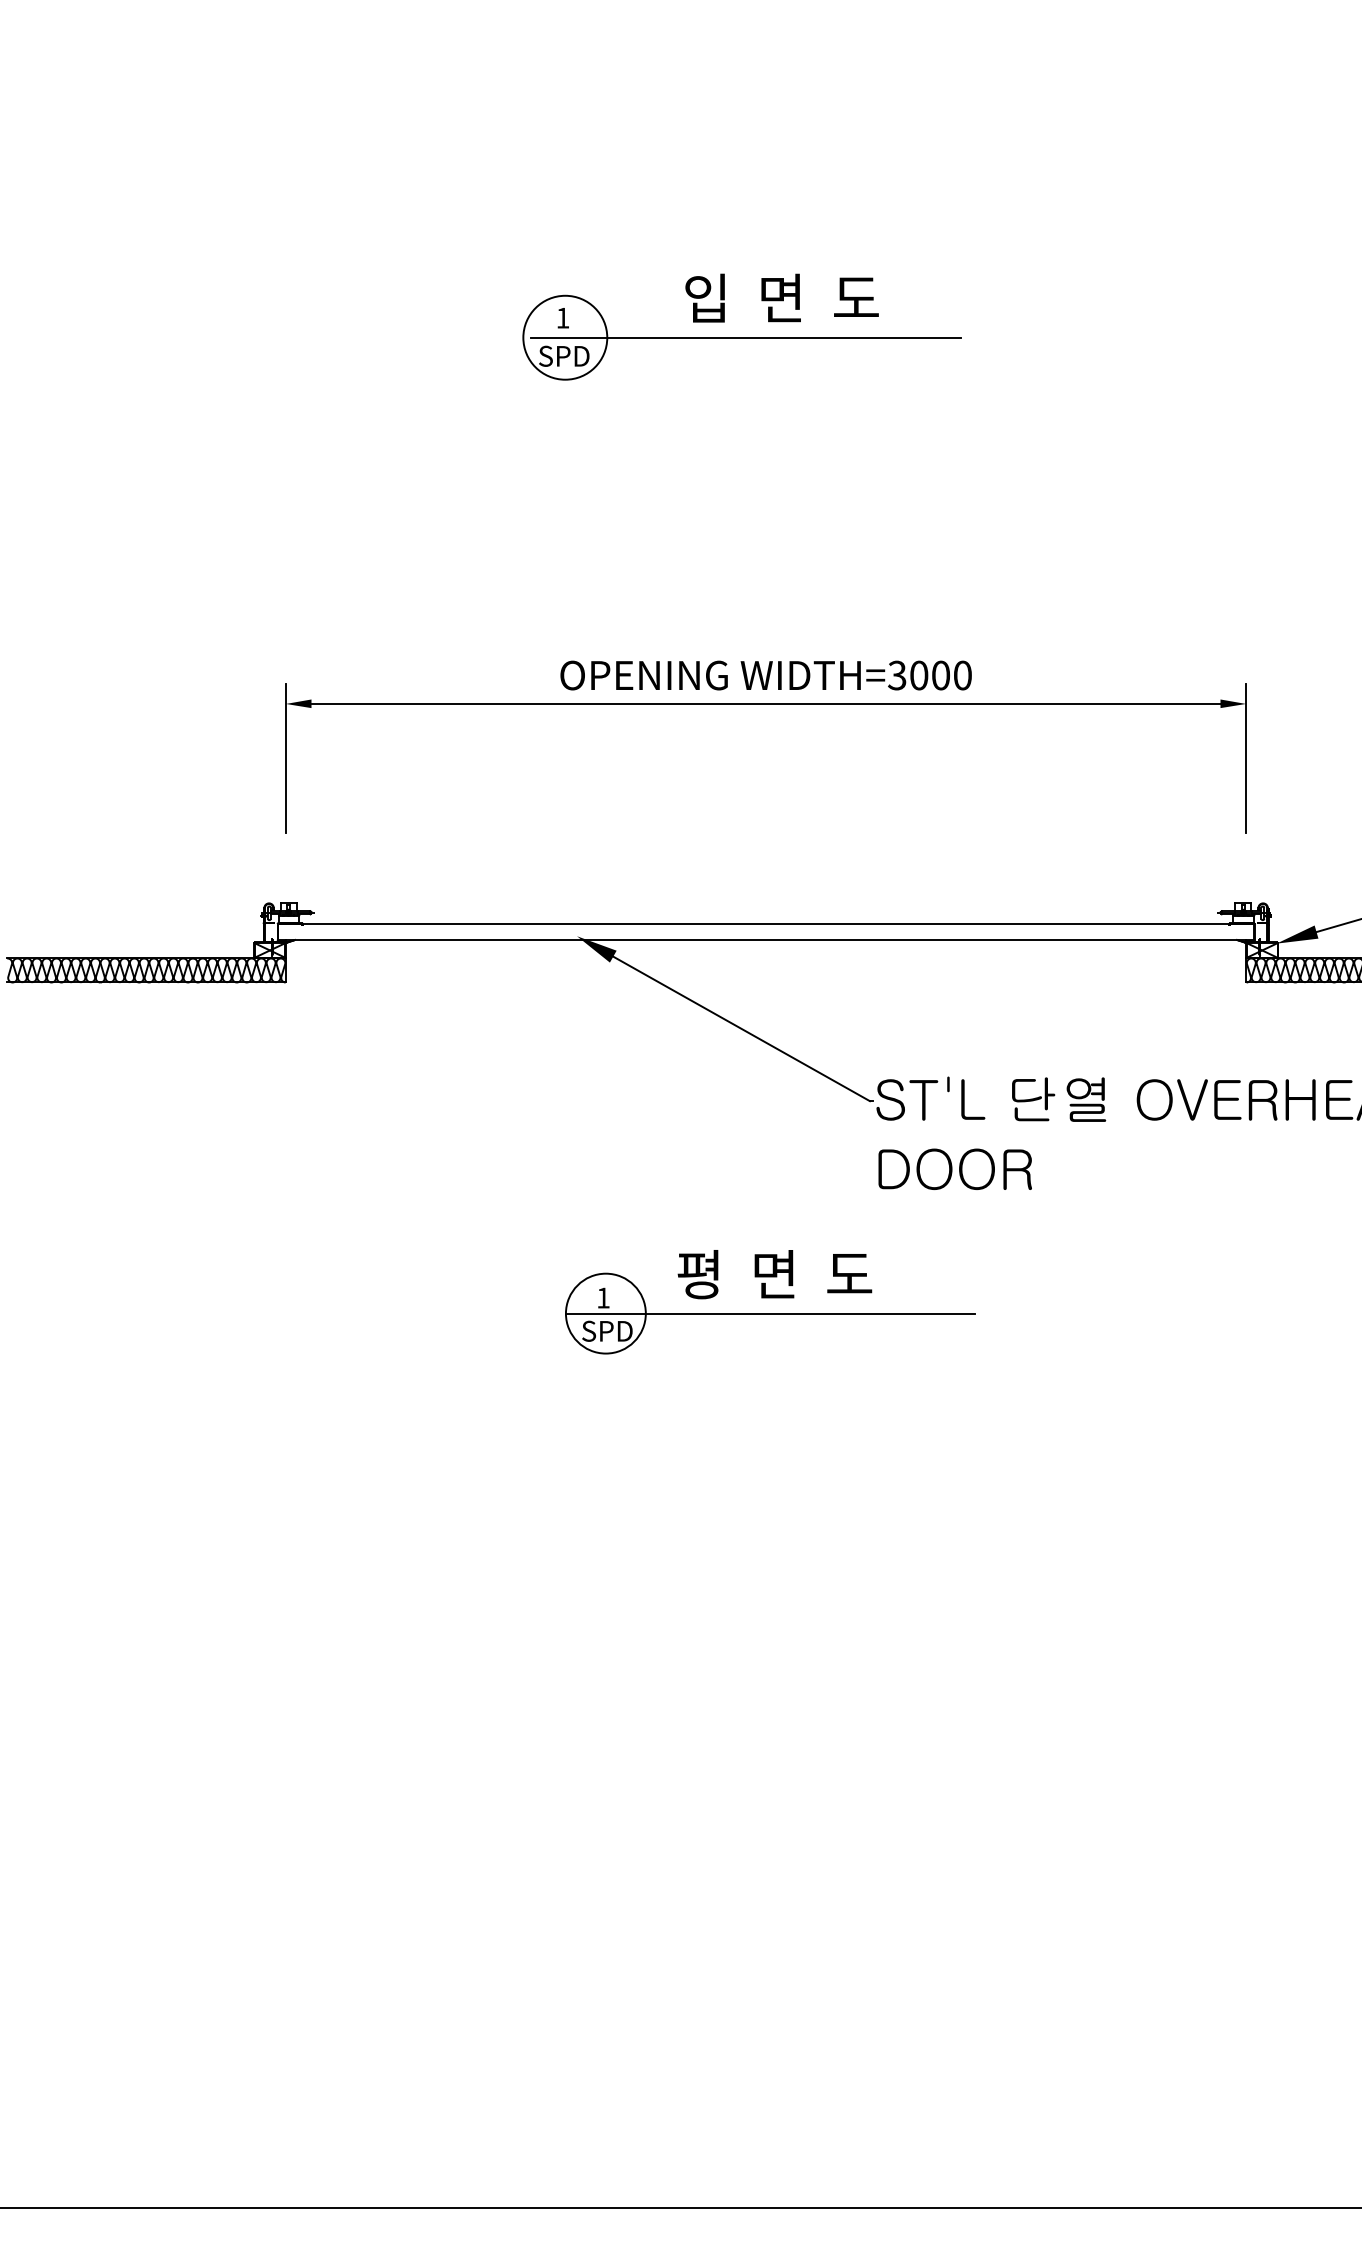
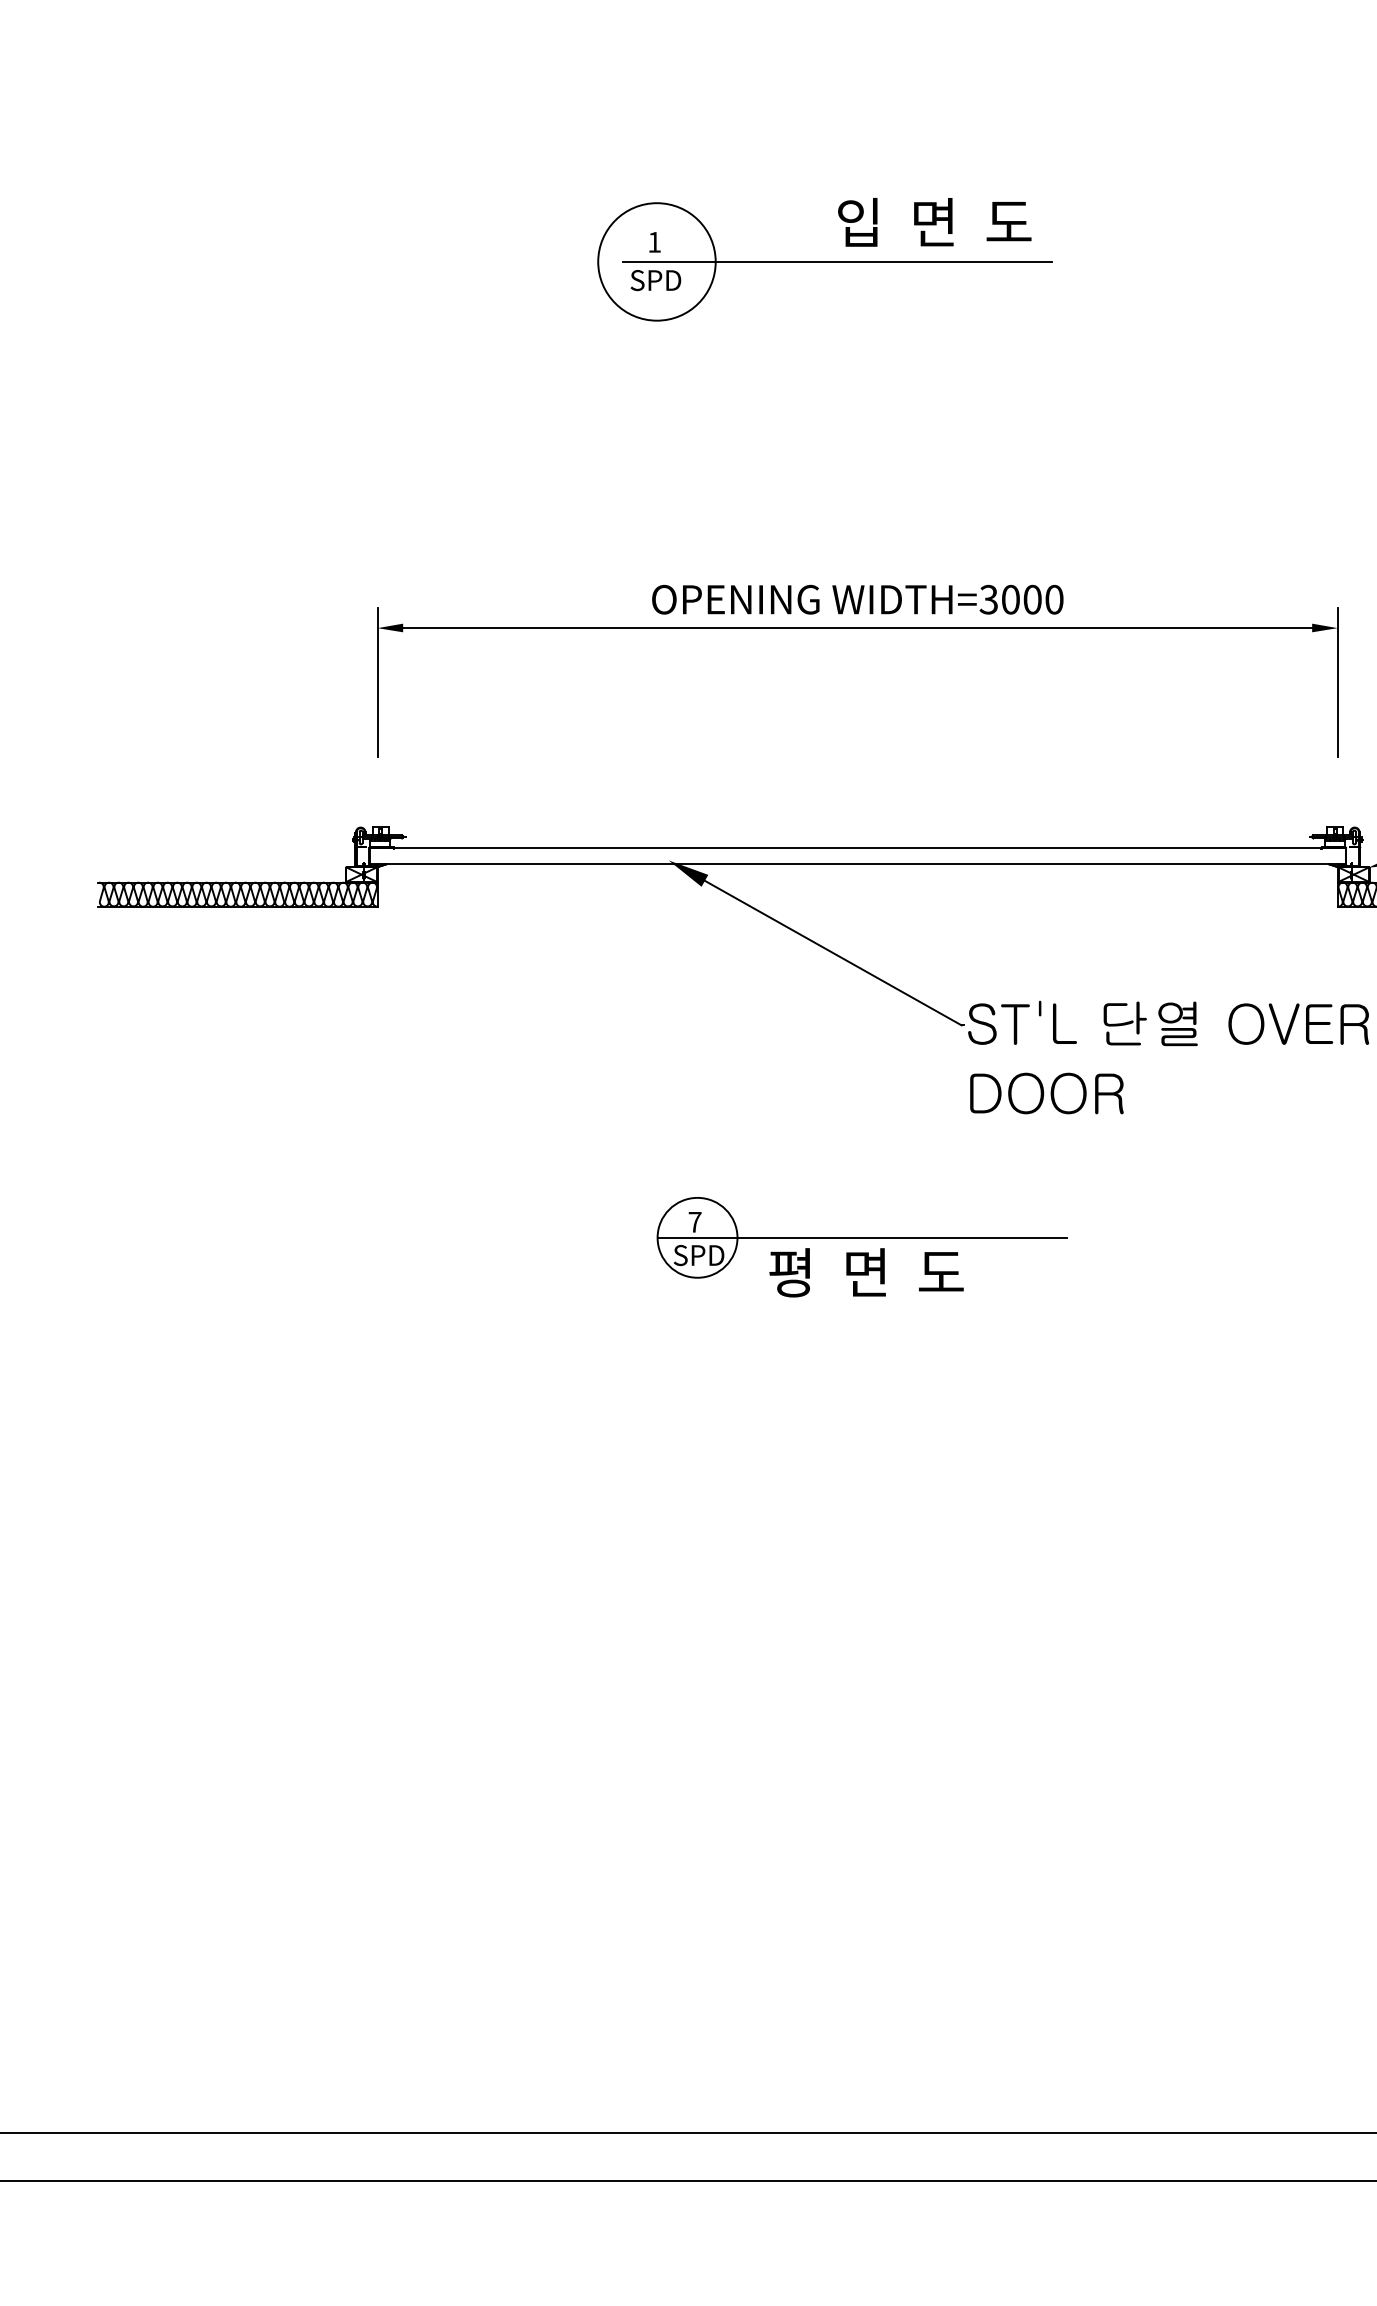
text: (781, 298) -> (934, 222), moved
circle: (564, 337) -> (656, 261), size x1.4
text: (774, 1274) -> (866, 1272), moved
text: (602, 1298) -> (694, 1222), 1 -> 7

